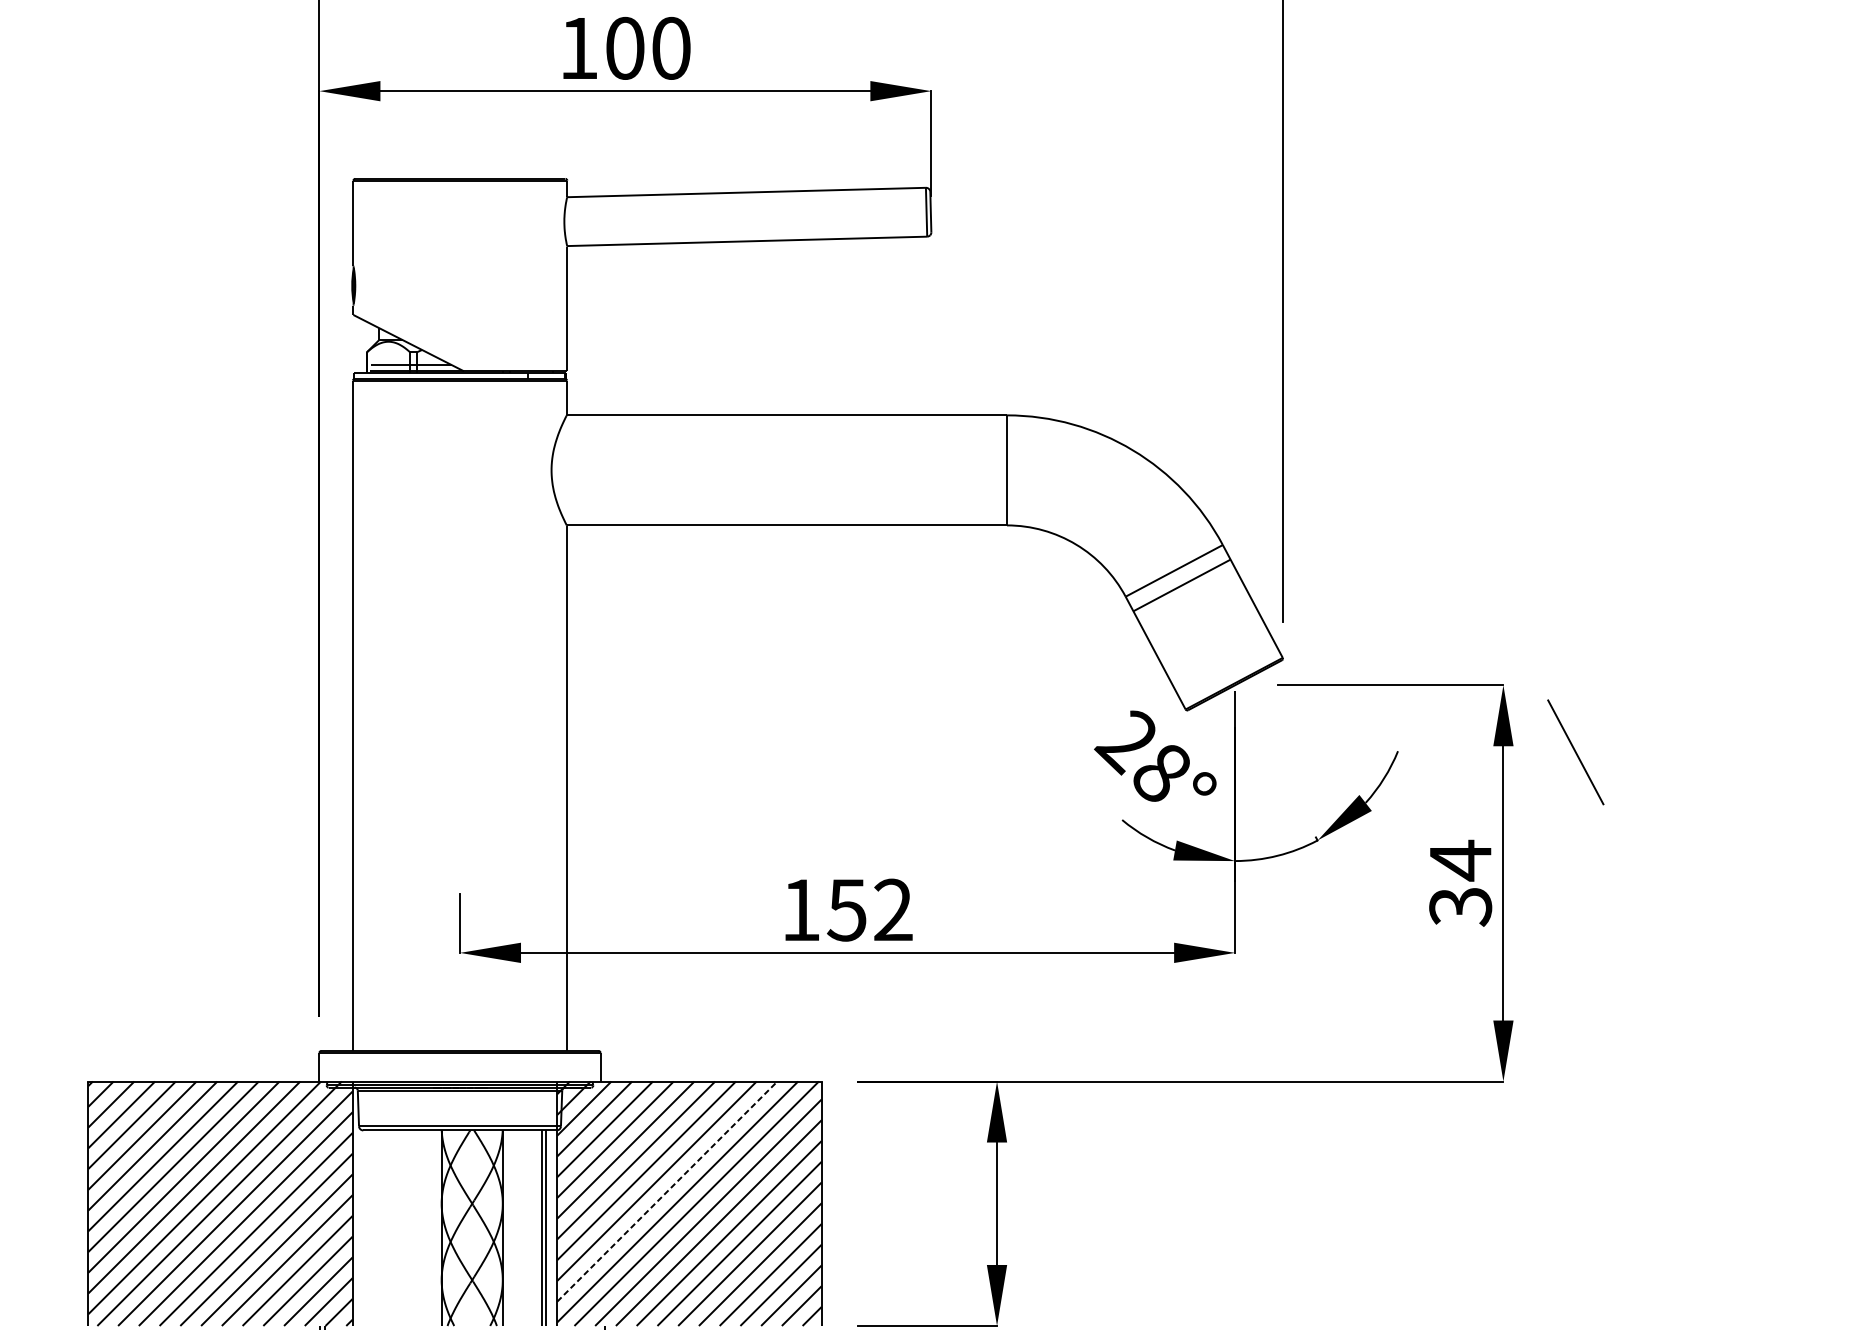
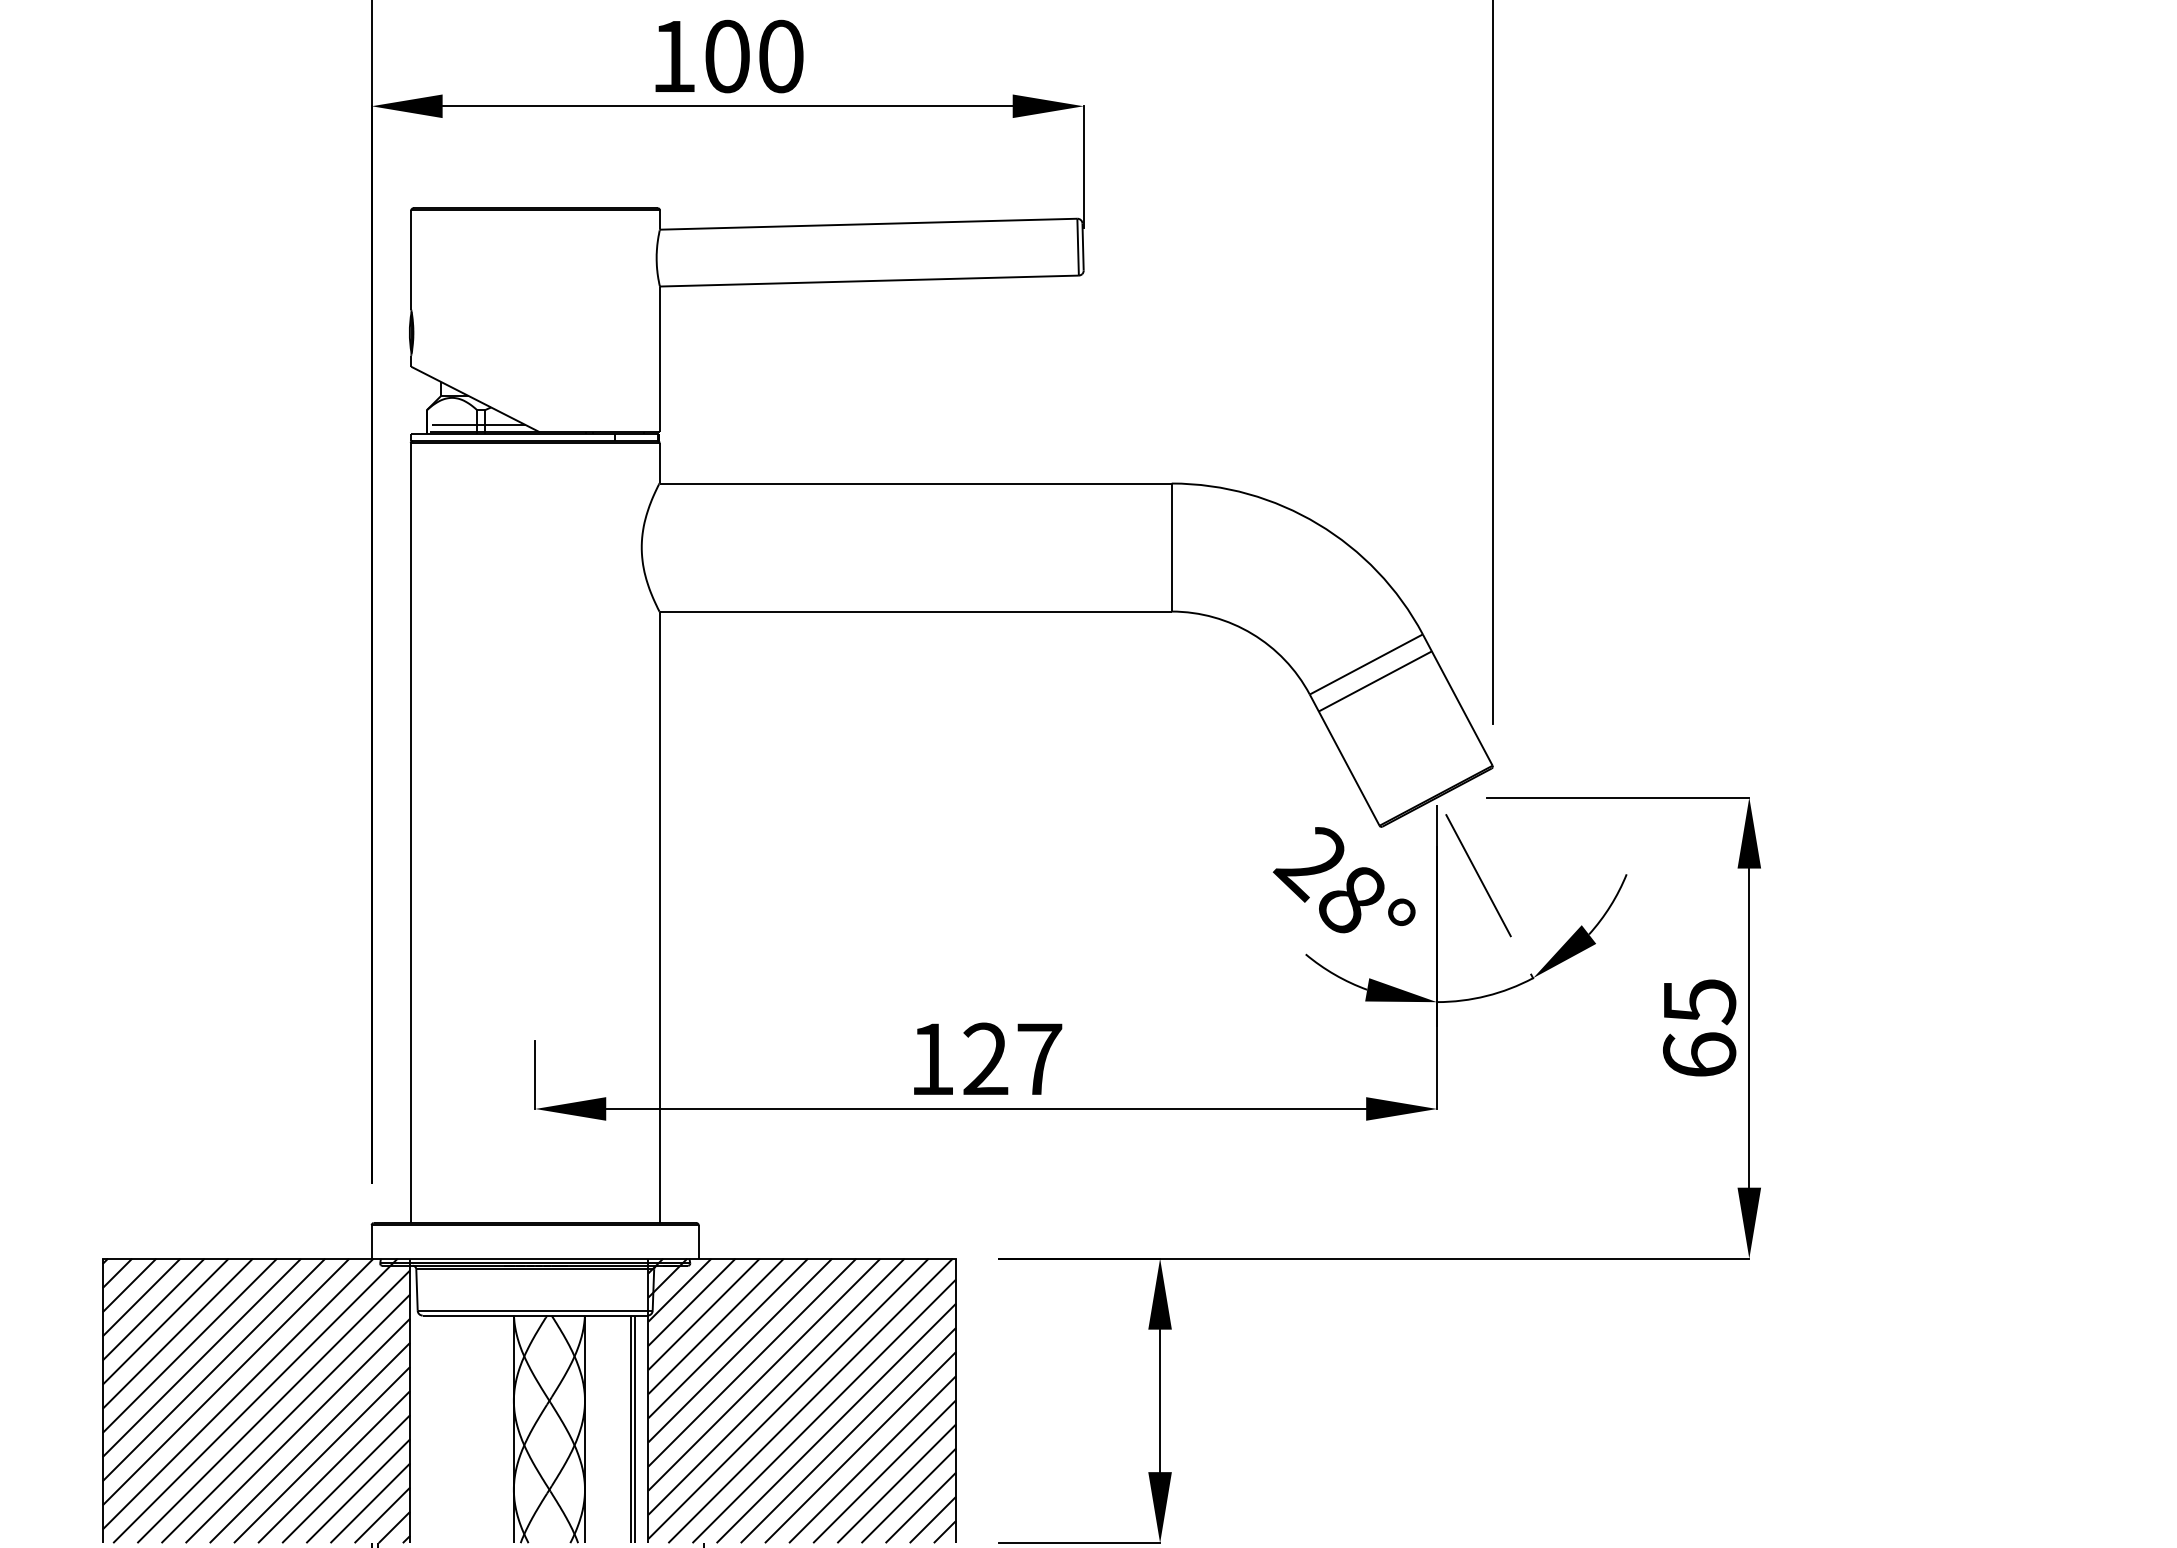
line: (1575, 752) -> (1478, 875), moved
text: (1460, 882) -> (1699, 1027), 34 -> 65
text: (870, 909) -> (1012, 1058), 152 -> 127
line: (667, 1191) -> (776, 1386), dashed -> solid

